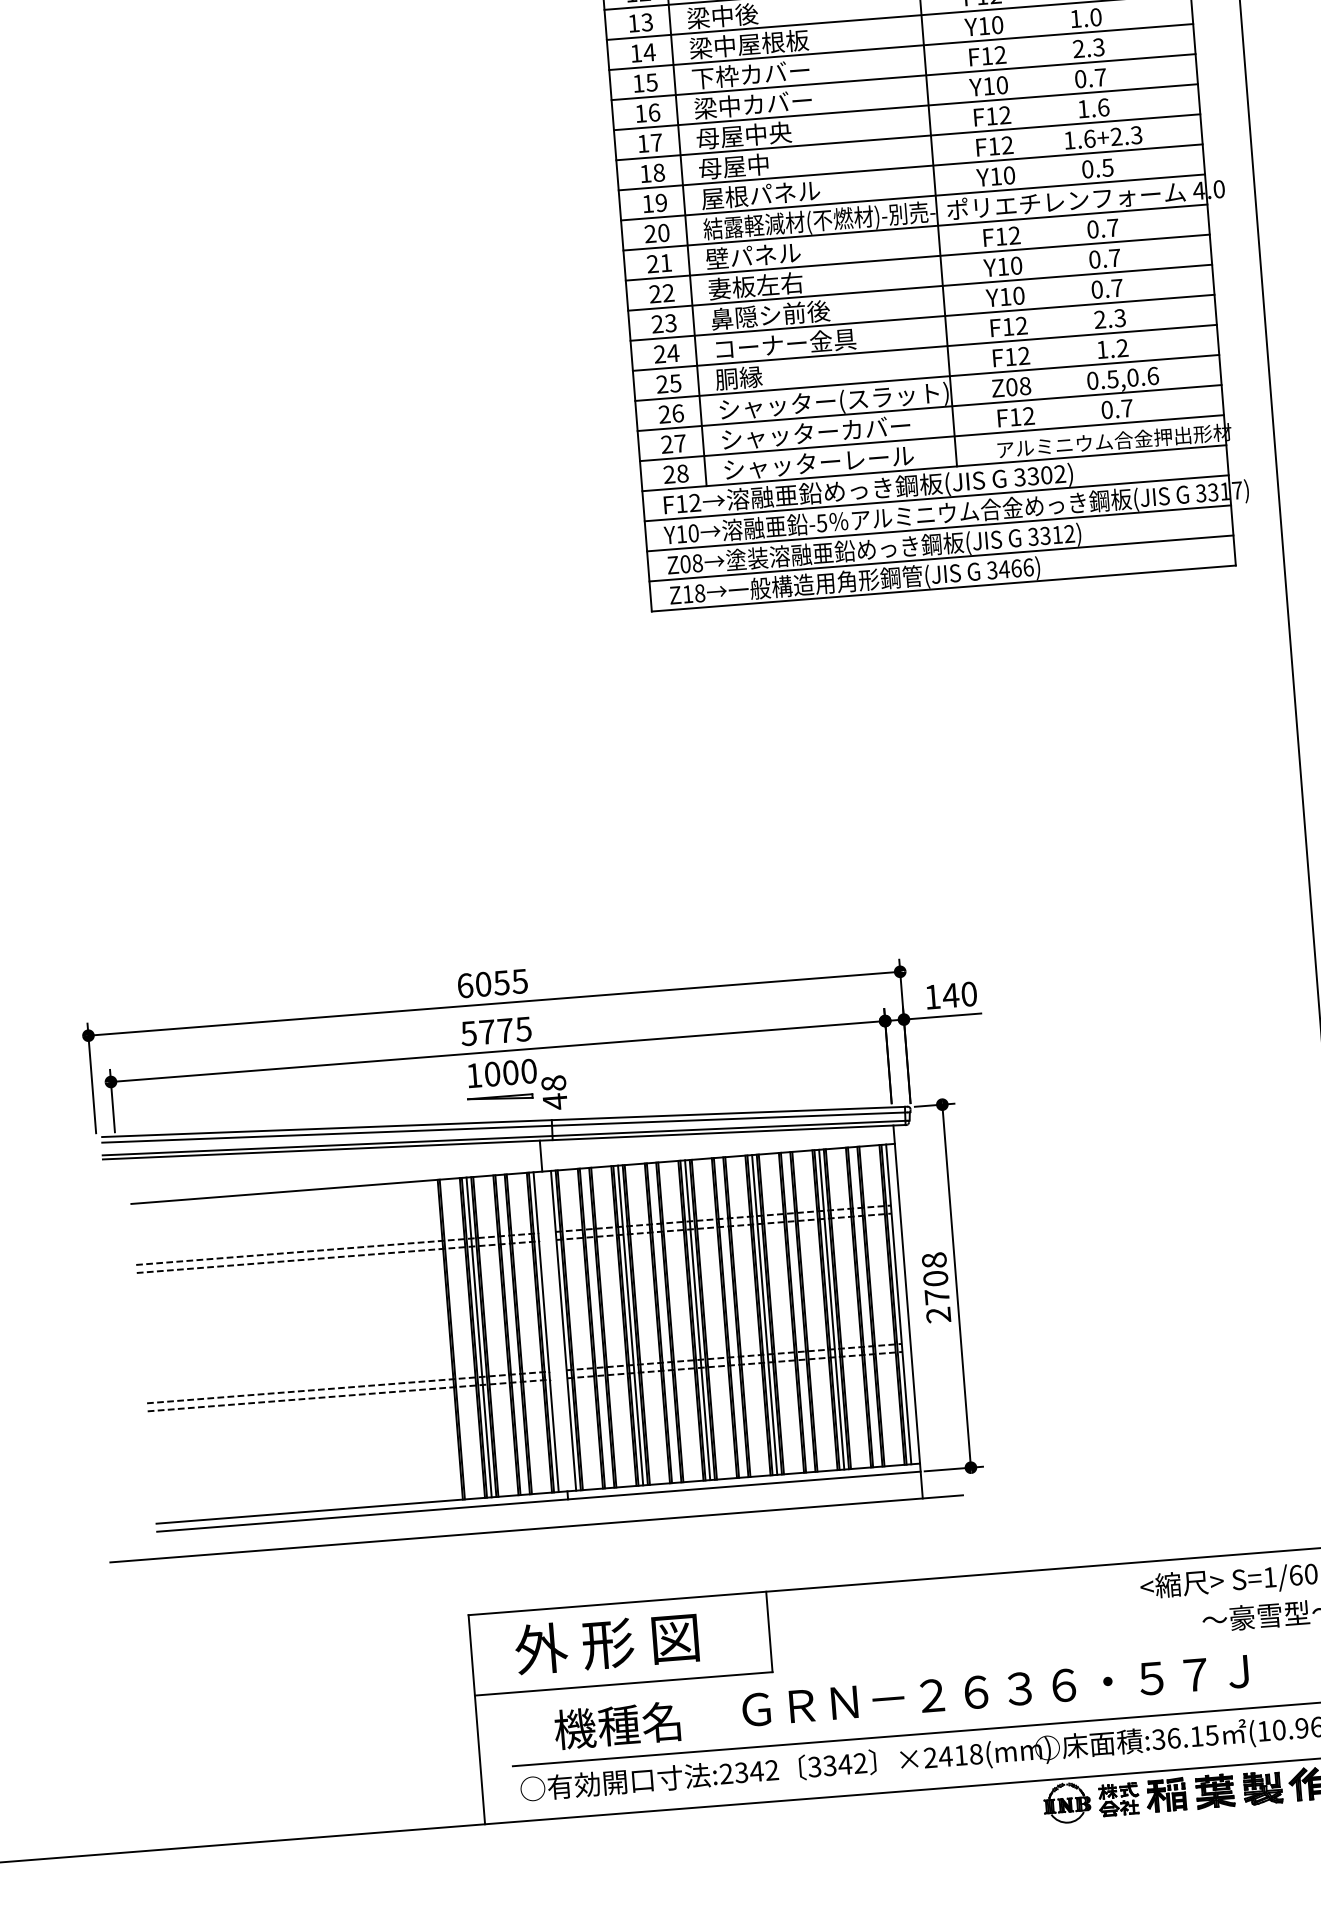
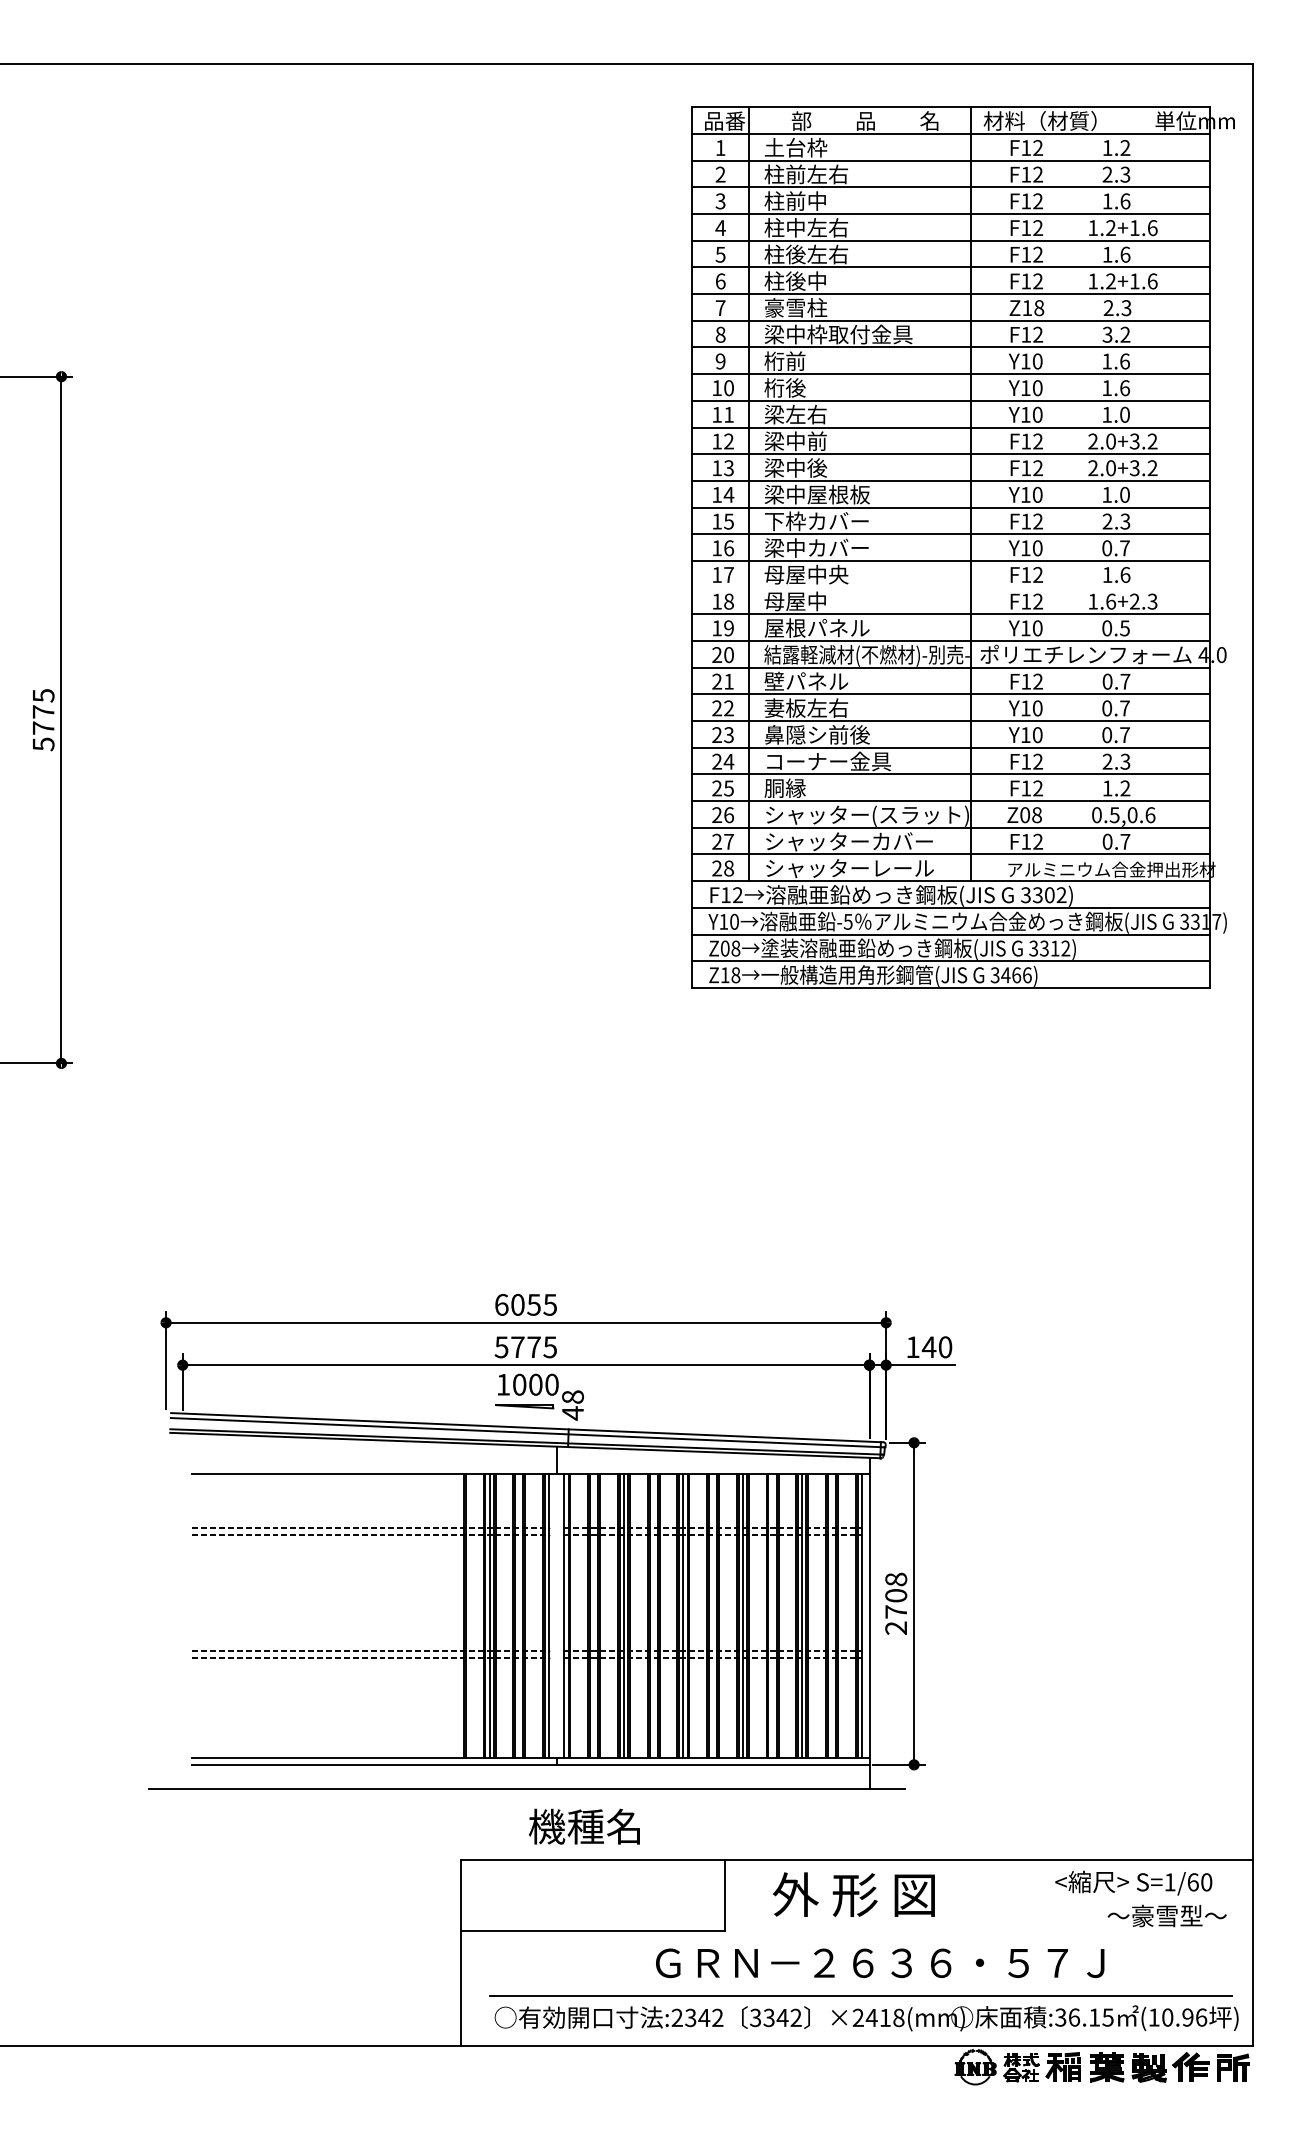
line: (908, 137) -> (951, 587), removed
text: (606, 1643) -> (853, 1894), moved
text: (995, 1691) -> (880, 1963), moved
text: (617, 1725) -> (584, 1826), moved

